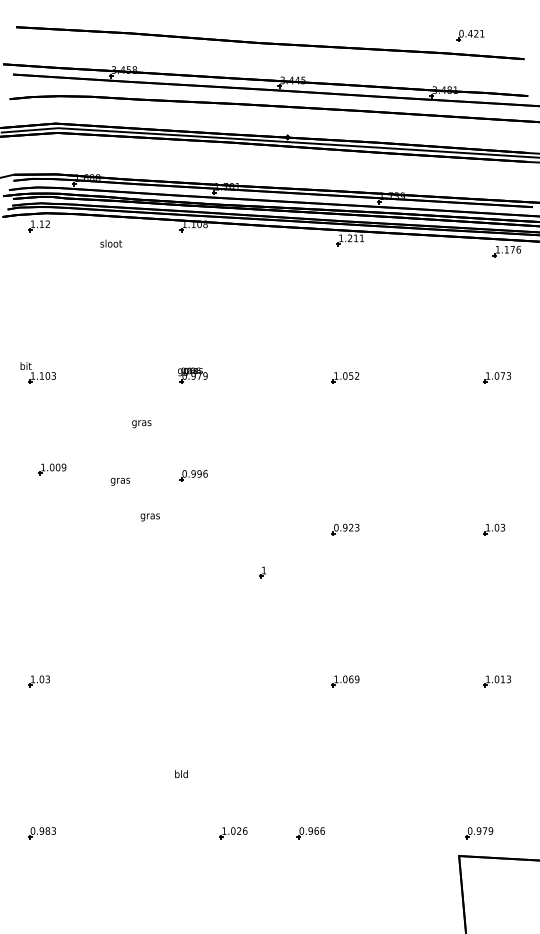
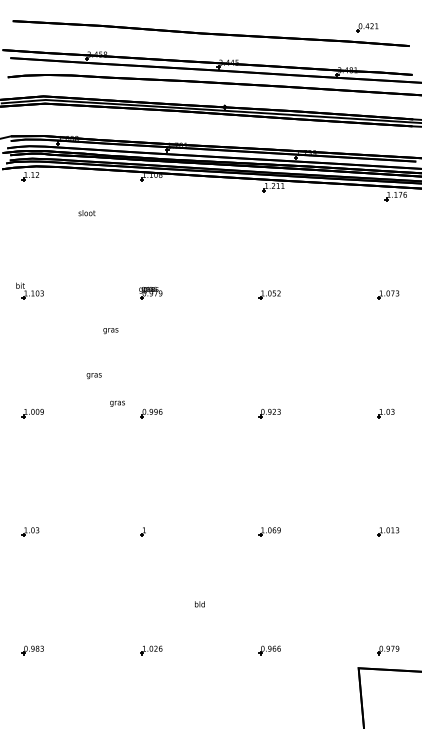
text: (110, 244) -> (86, 213), moved
part: (51, 469) -> (32, 413), moved
part: (193, 475) -> (151, 413), moved
part: (261, 572) -> (142, 531), moved
text: (180, 774) -> (199, 604), moved
part: (233, 833) -> (151, 650), moved
part: (310, 833) -> (269, 650), moved
part: (479, 833) -> (388, 650), moved

